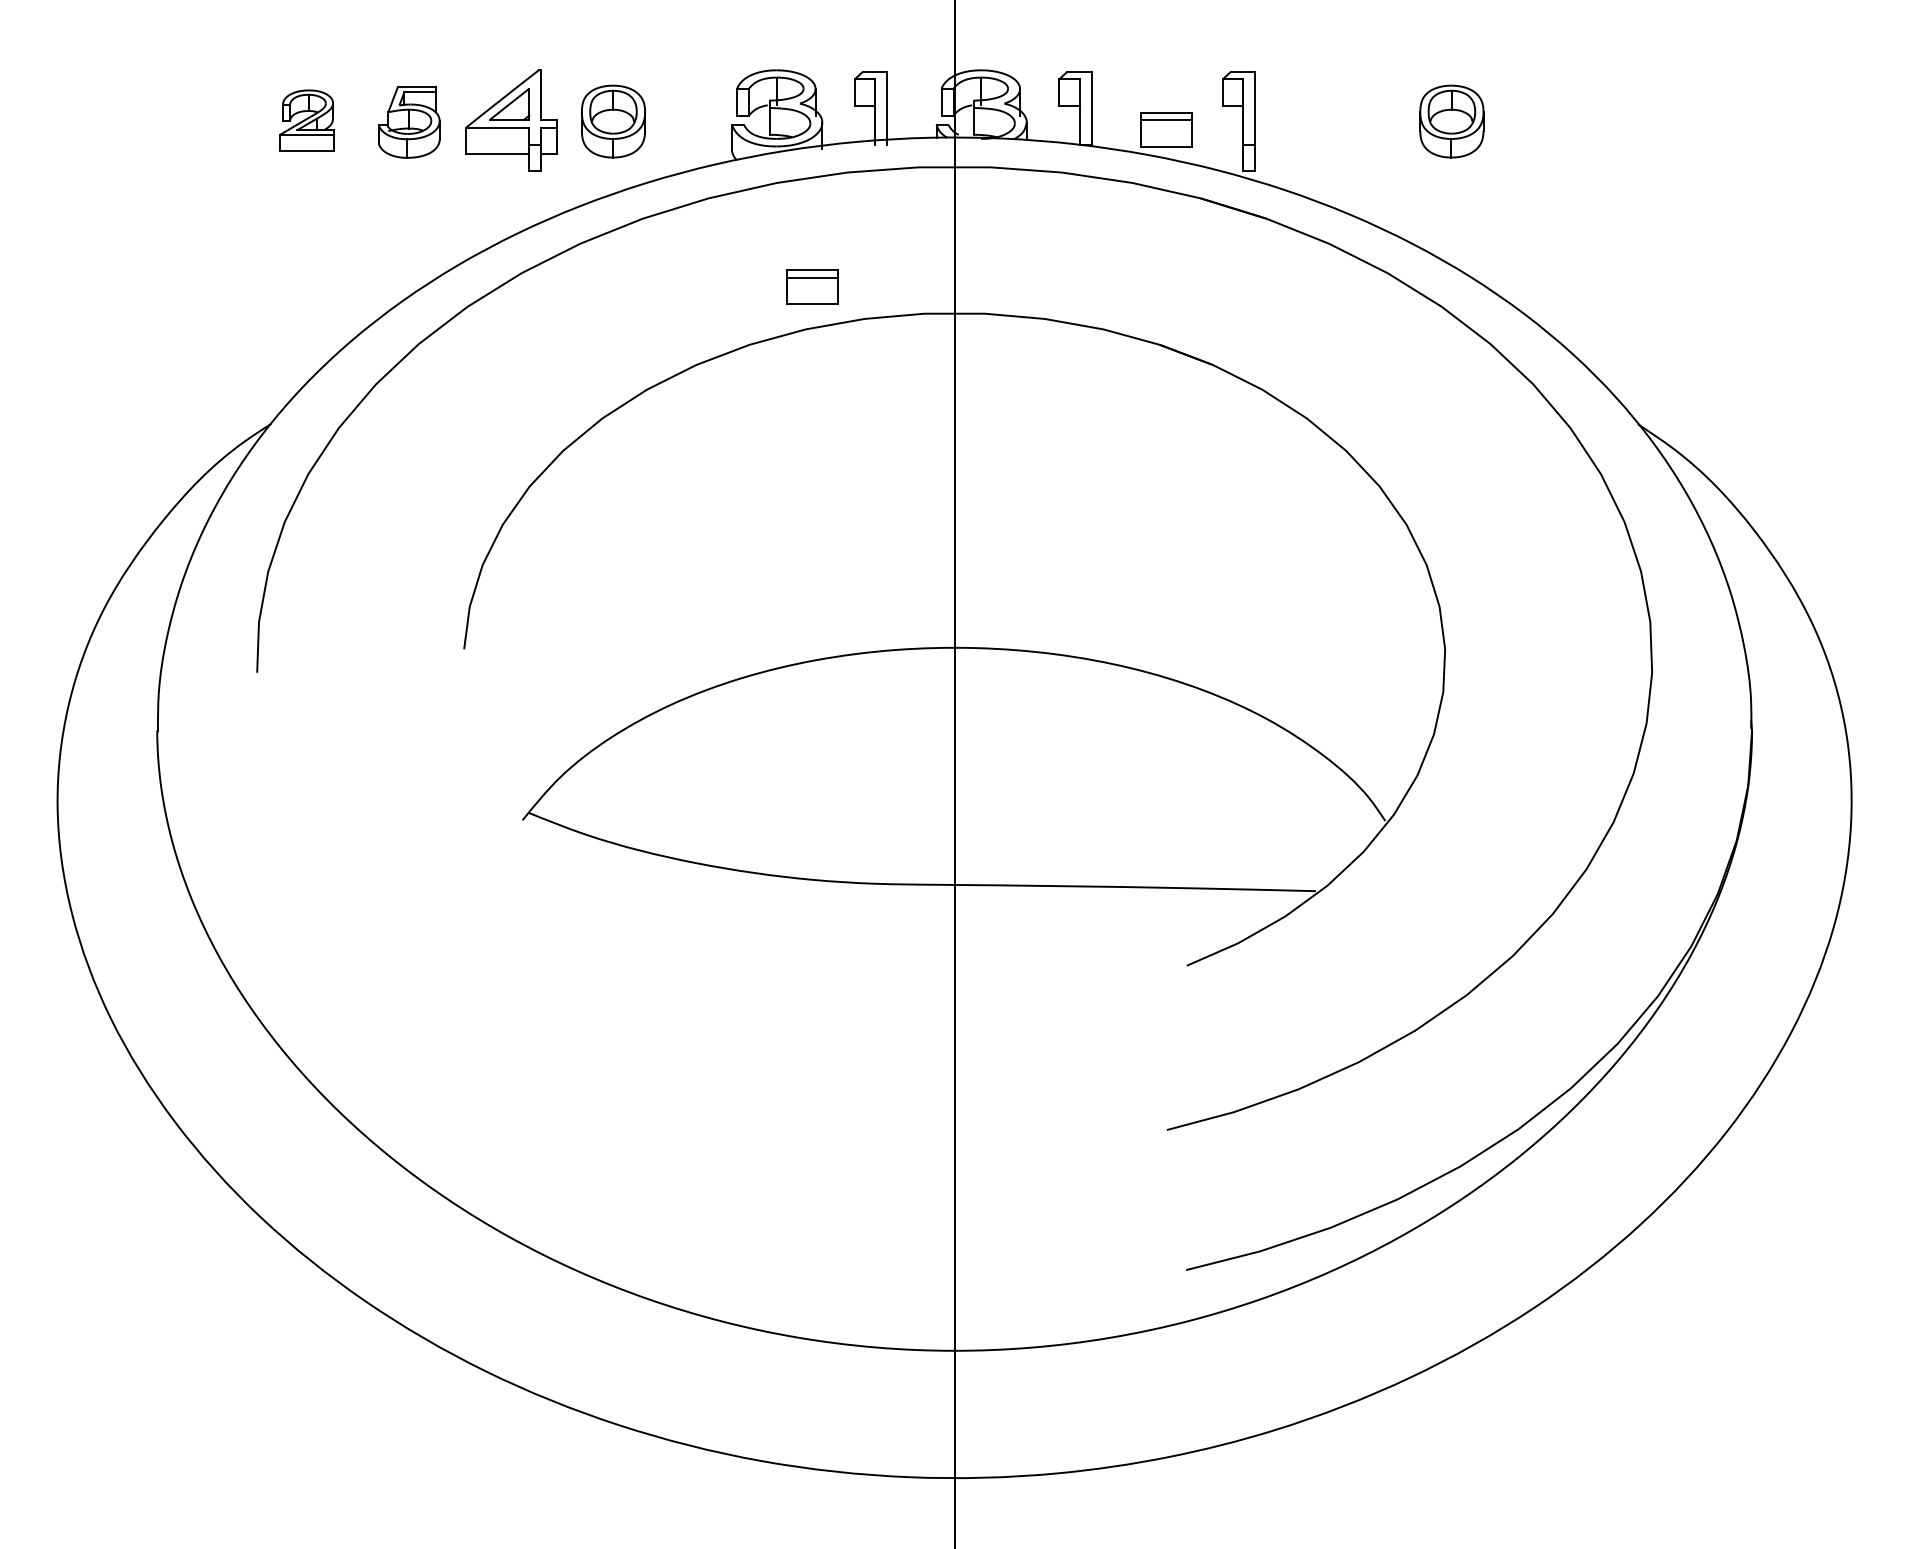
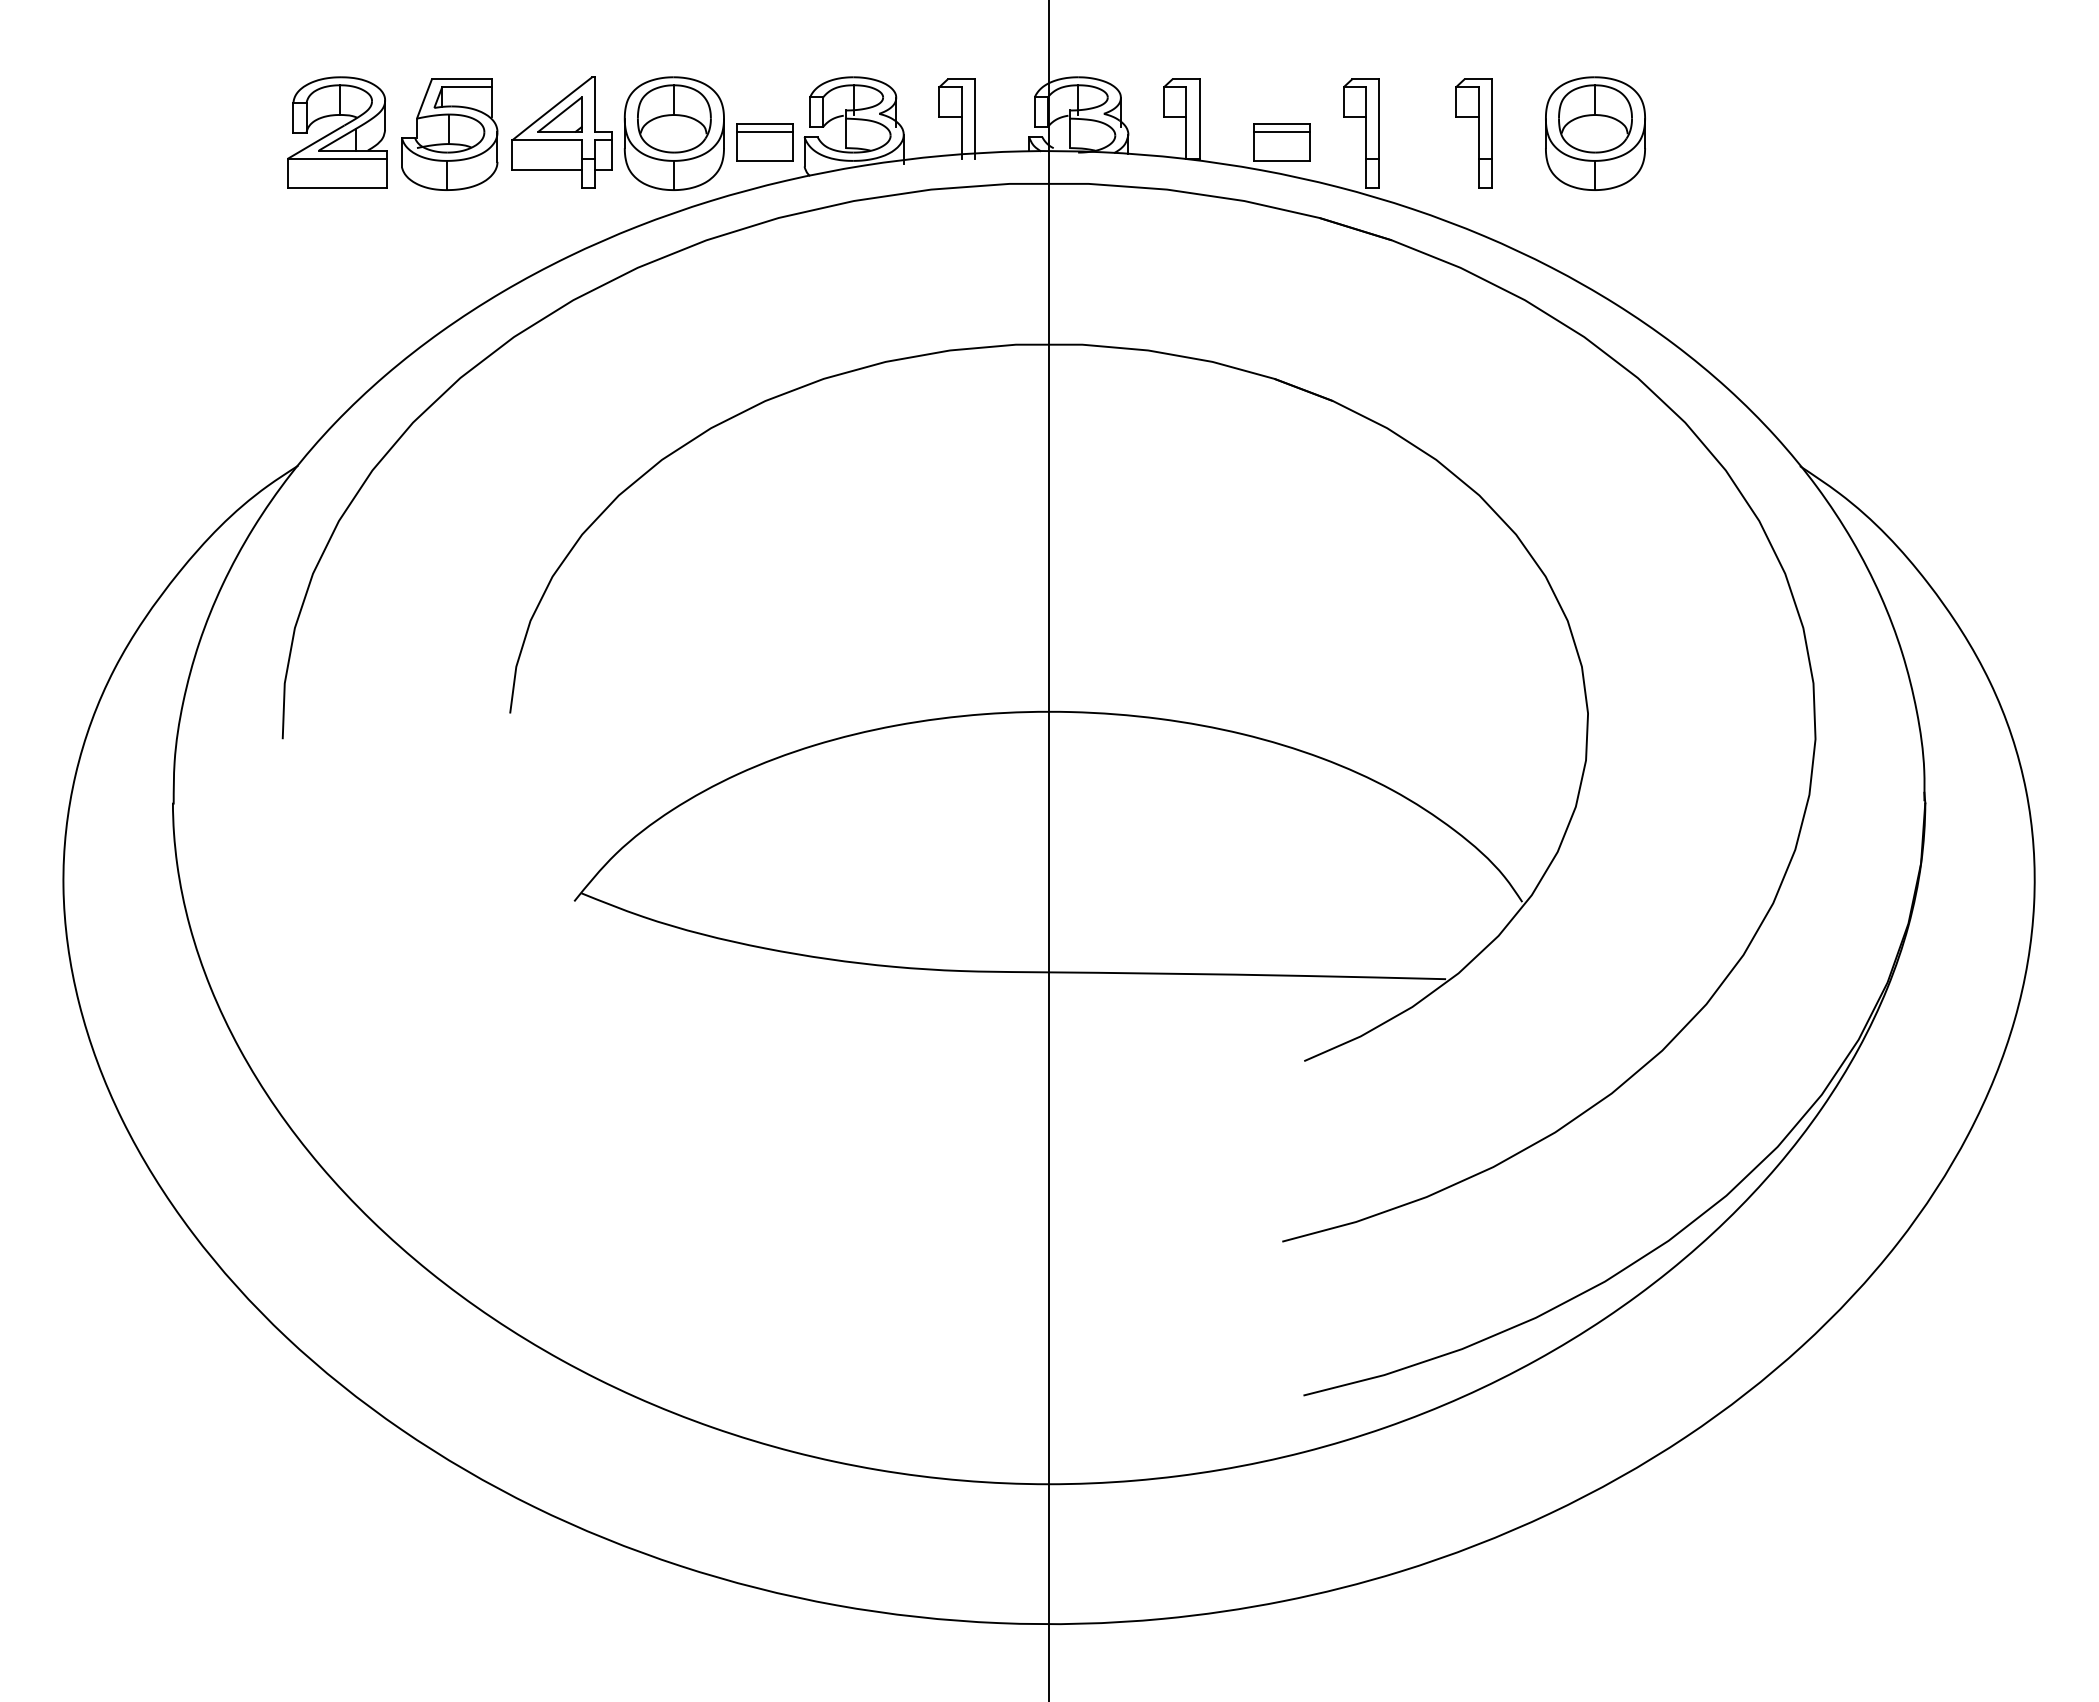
part: (307, 120) -> (337, 132), size x1.67
part: (612, 121) -> (673, 133), size x1.43
part: (1340, 121) -> (1473, 133), added
part: (1451, 121) -> (1595, 133), size x1.43
part: (408, 122) -> (449, 134), size x1.43
part: (812, 287) -> (764, 142), moved

